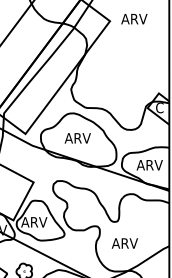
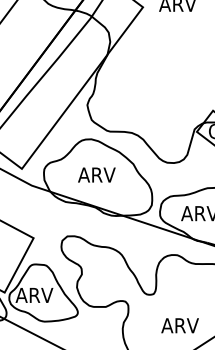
text: (124, 243) -> (179, 325), moved

